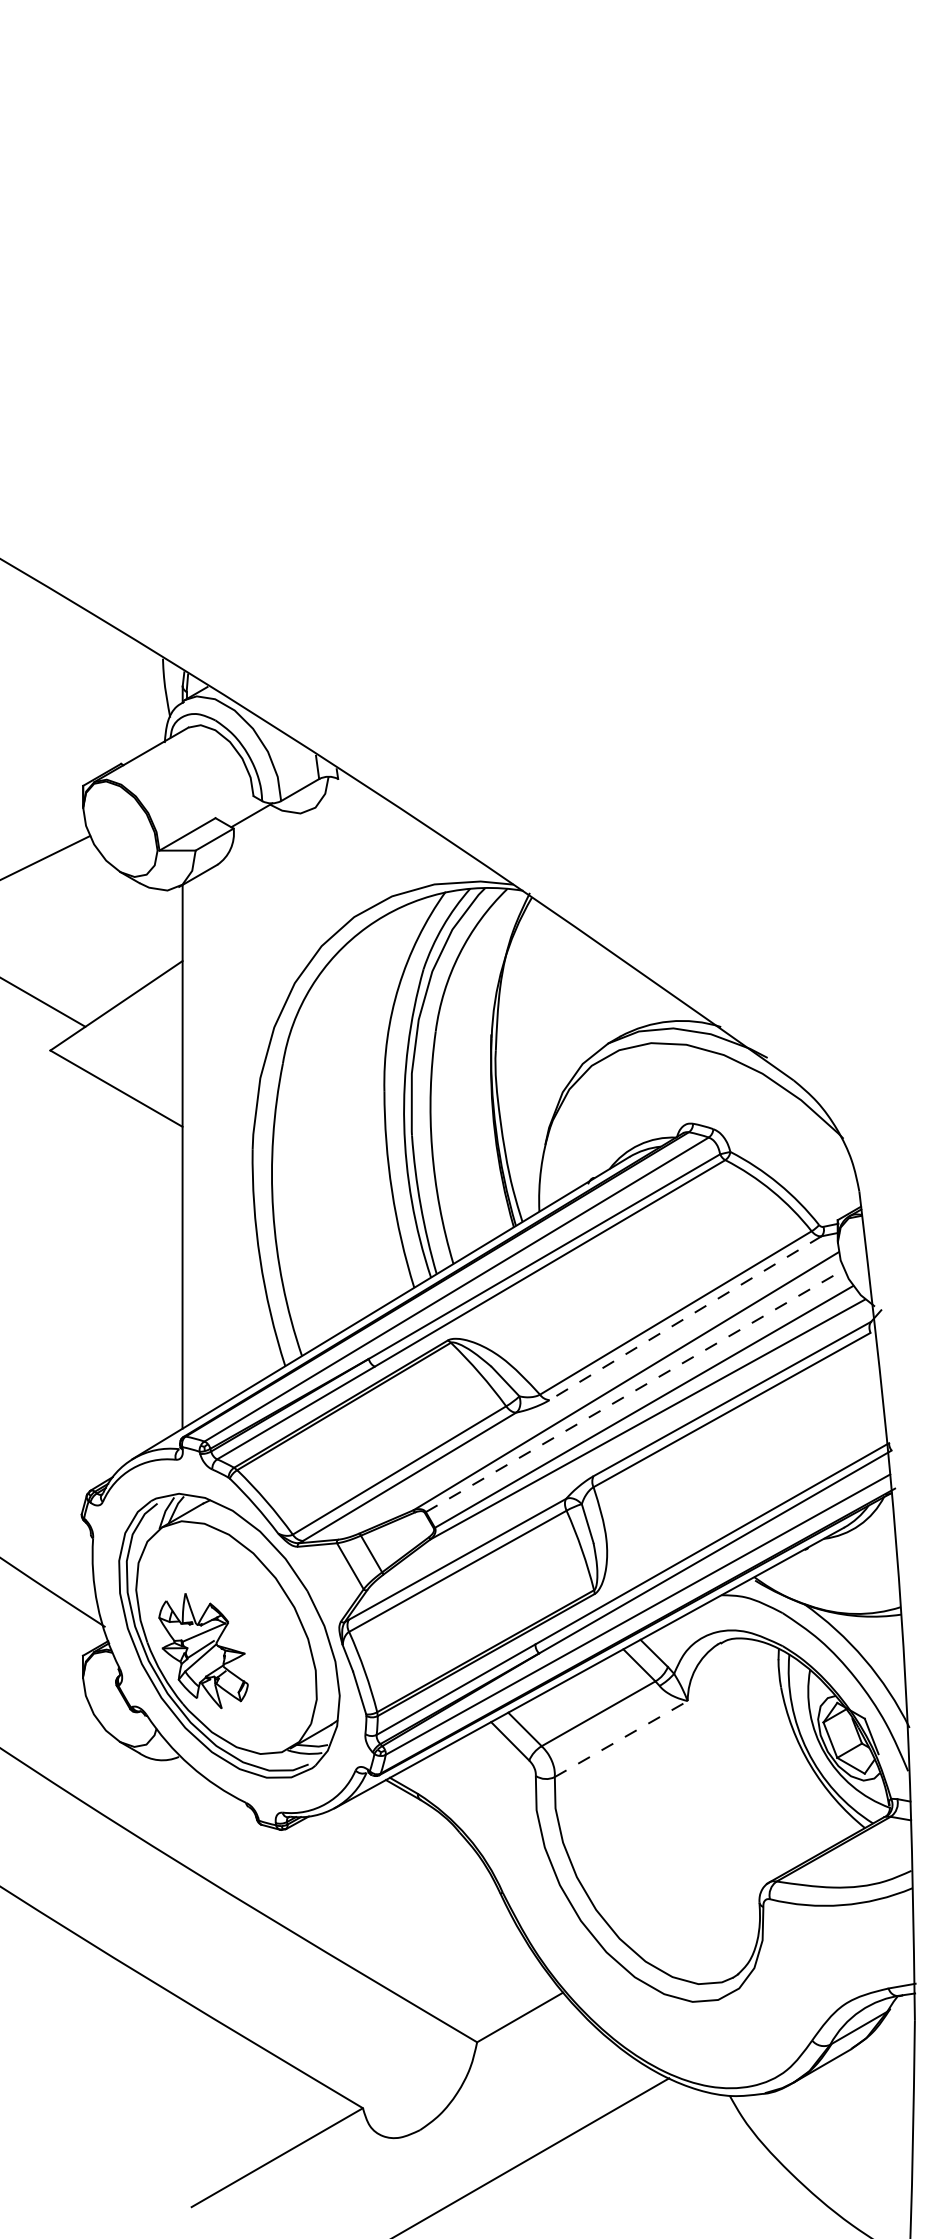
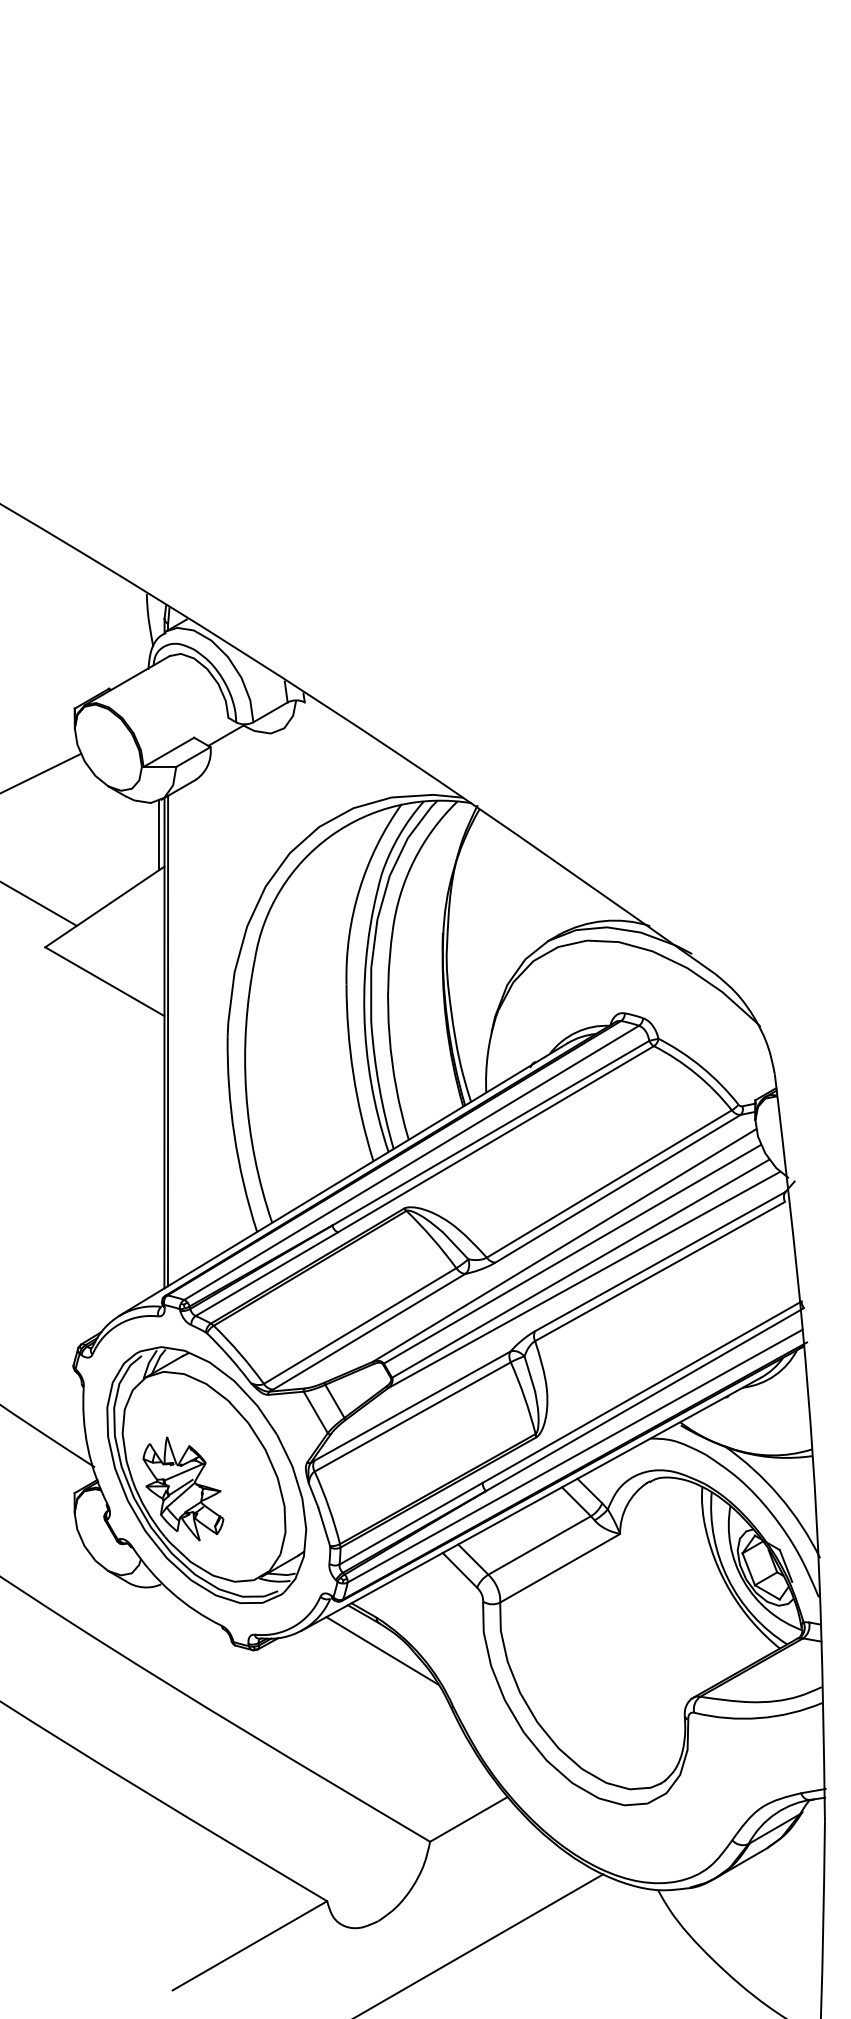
line: (176, 926) -> (158, 835), added
line: (186, 1154) -> (168, 1041), added
line: (685, 1318) -> (618, 1188), dashed -> solid
line: (634, 1390) -> (572, 1253), dashed -> solid
line: (621, 1739) -> (560, 1568), dashed -> solid
line: (424, 1830) -> (382, 1650), added

